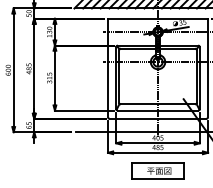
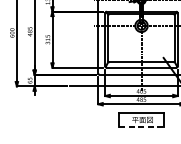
line: (158, 178) -> (141, 126), solid -> dashed

